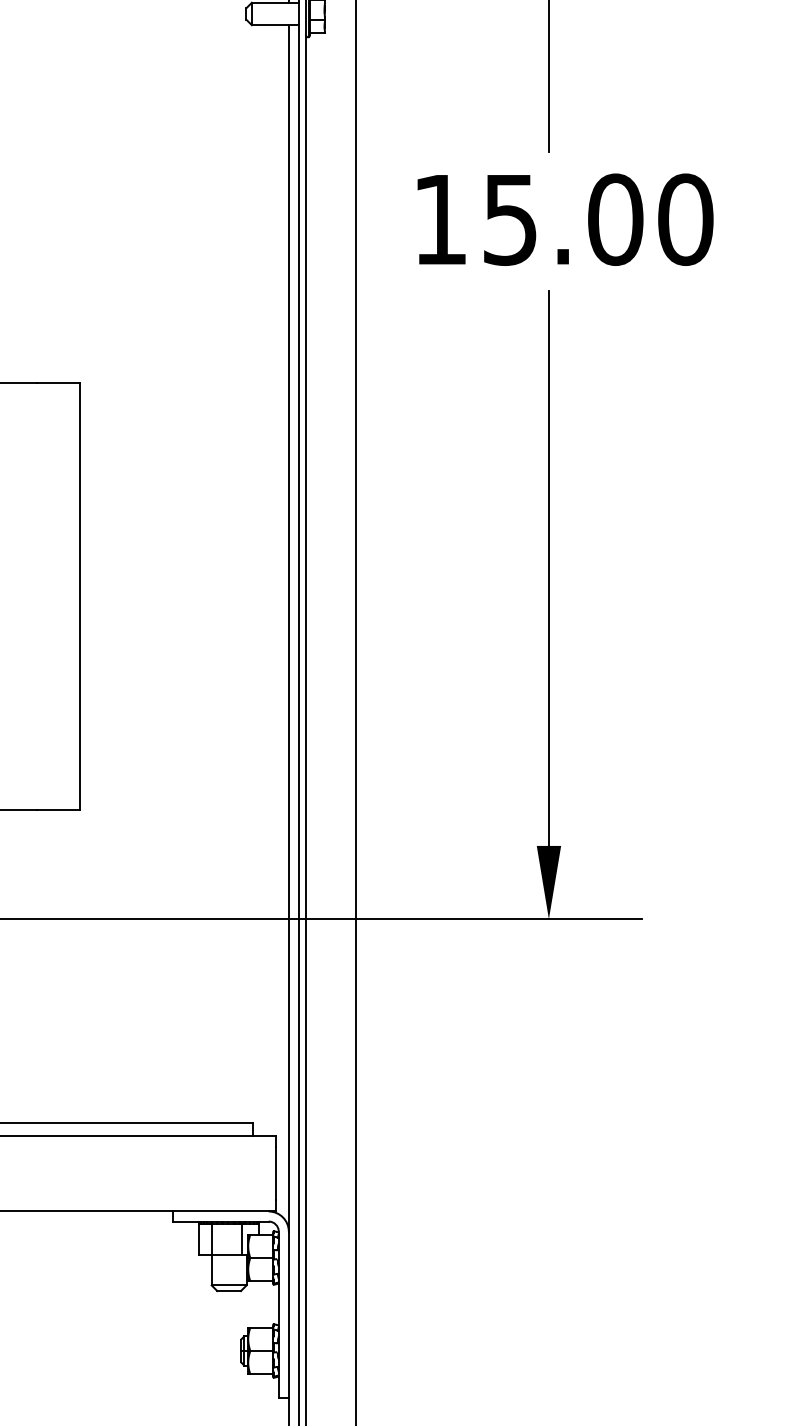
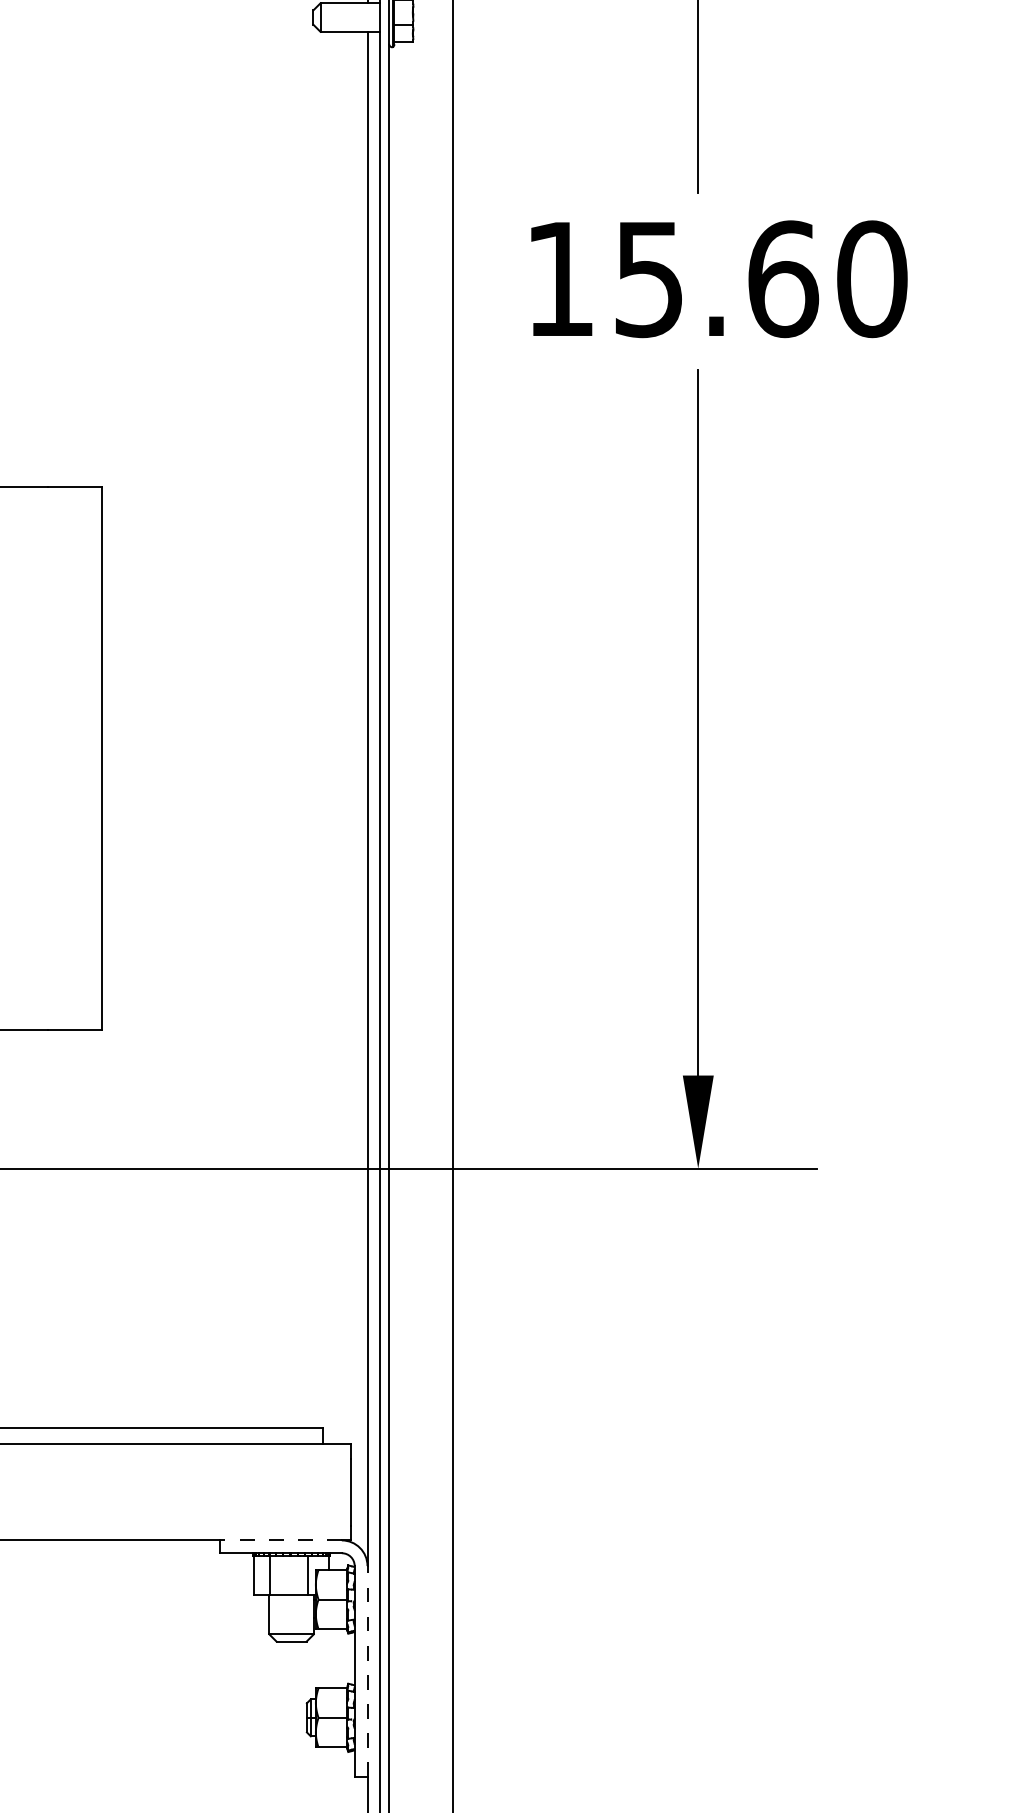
text: (615, 219) -> (782, 278), 15.00 -> 15.60
line: (220, 1211) -> (280, 1540), solid -> dashed
line: (288, 1314) -> (367, 1671), solid -> dashed

